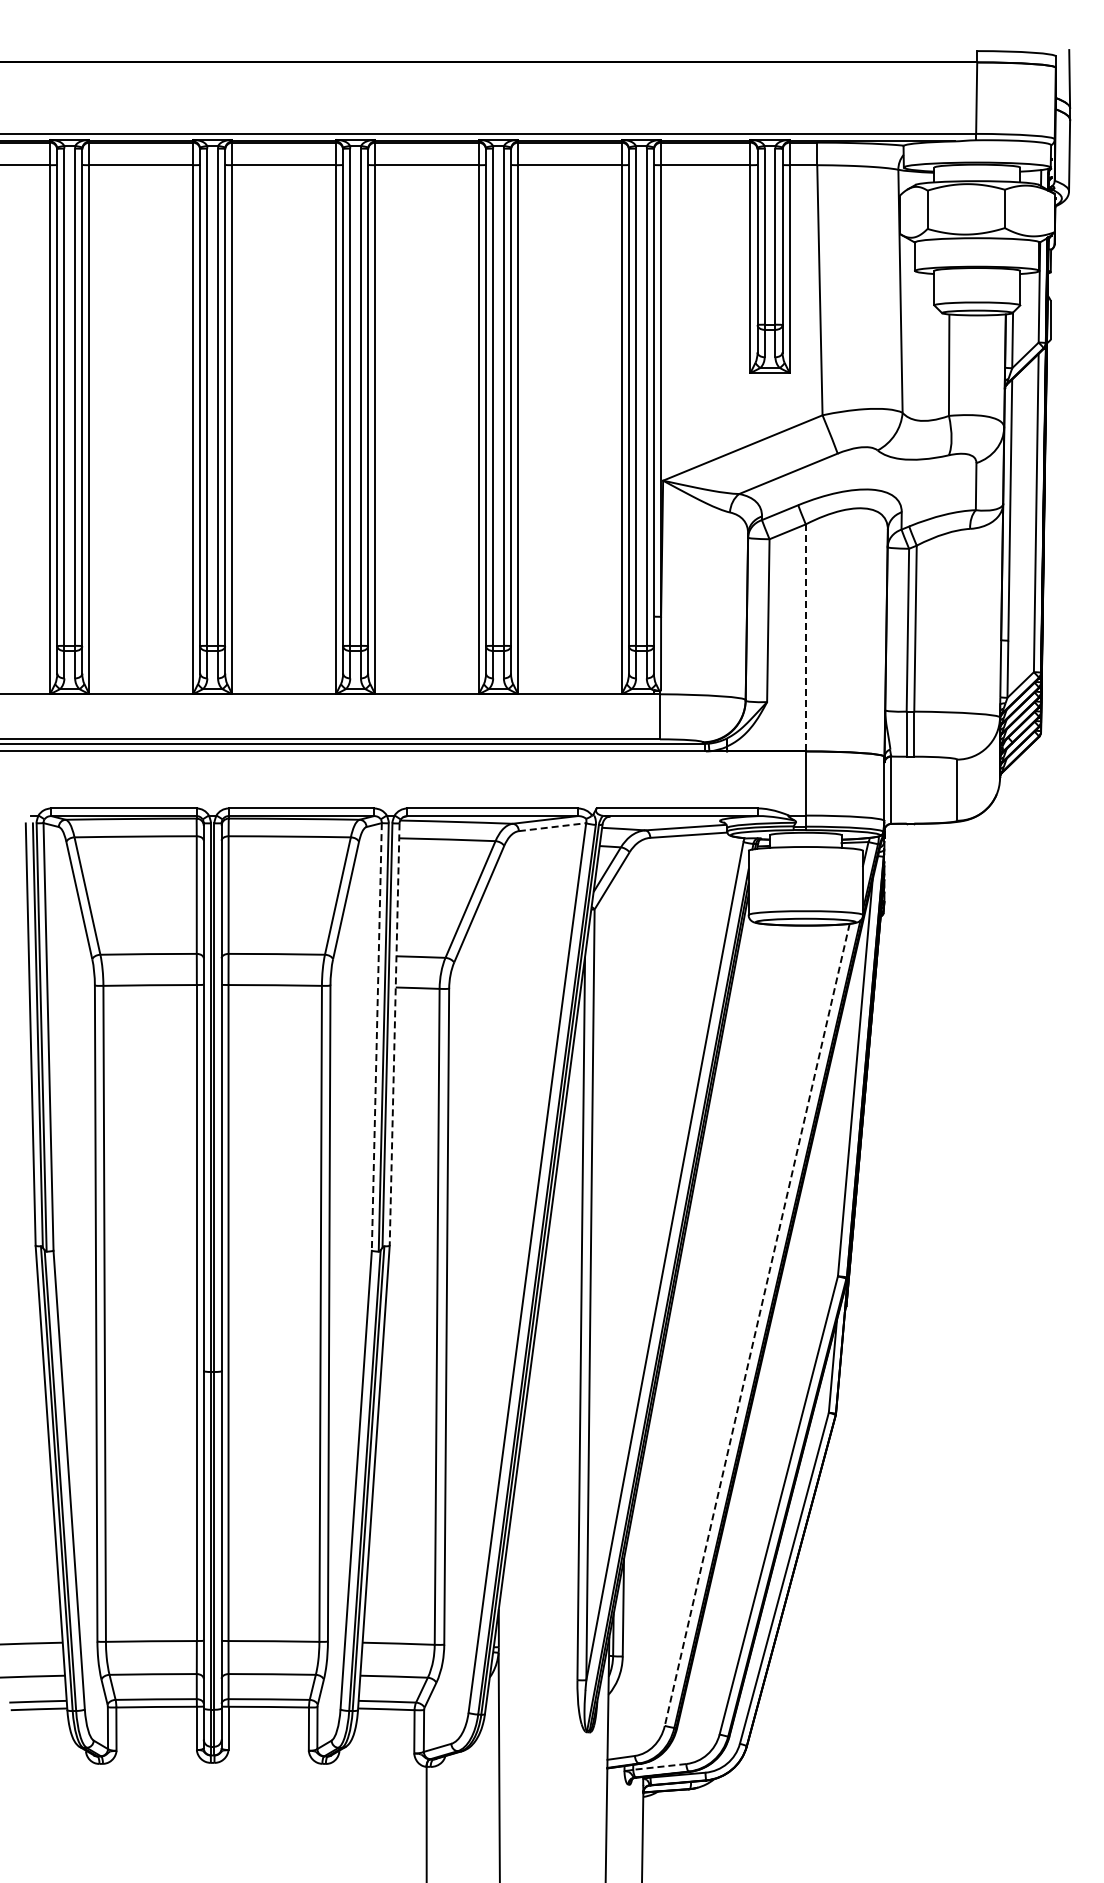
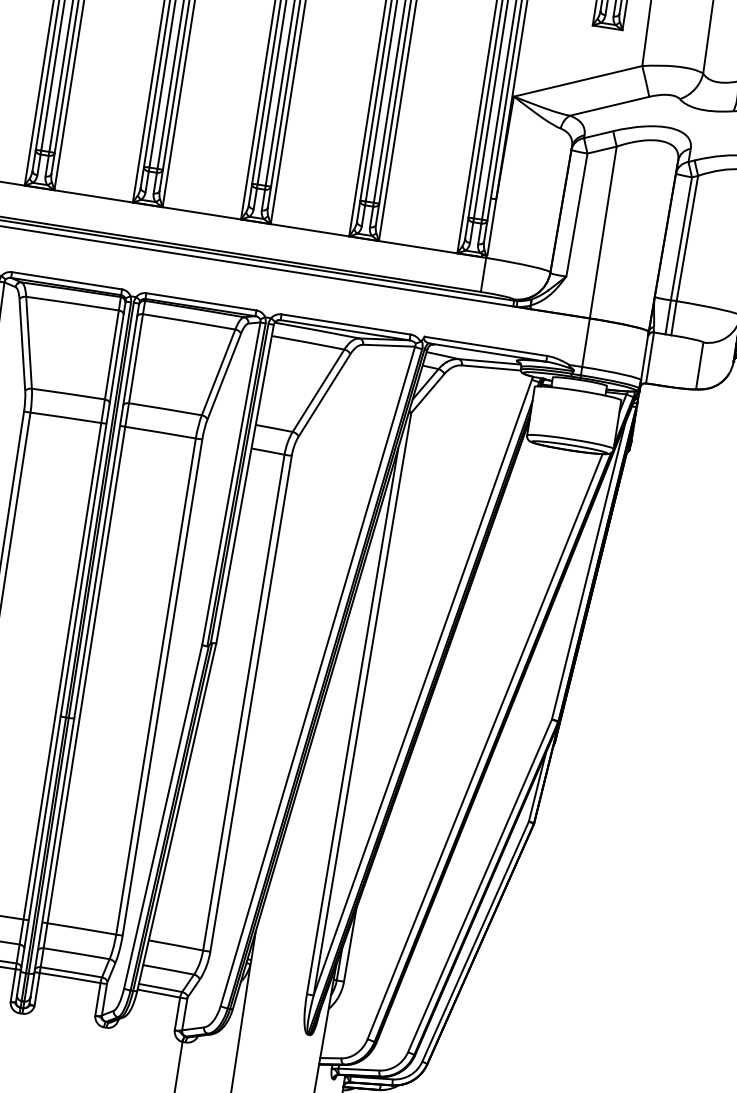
line: (805, 637) -> (603, 232), dashed -> solid
line: (552, 827) -> (389, 345), dashed -> solid
line: (394, 1035) -> (244, 484), dashed -> solid
line: (376, 1036) -> (231, 483), dashed -> solid
line: (757, 1325) -> (485, 747), dashed -> solid
line: (659, 1766) -> (358, 1069), dashed -> solid

